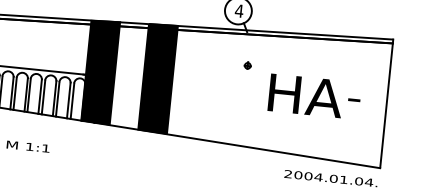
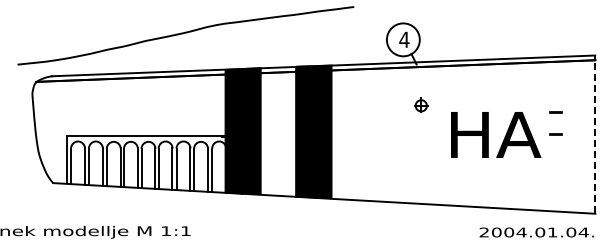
part: (247, 65) -> (421, 104), size x1.6
line: (356, 82) -> (555, 112), added
line: (386, 103) -> (595, 134), solid -> dashed

